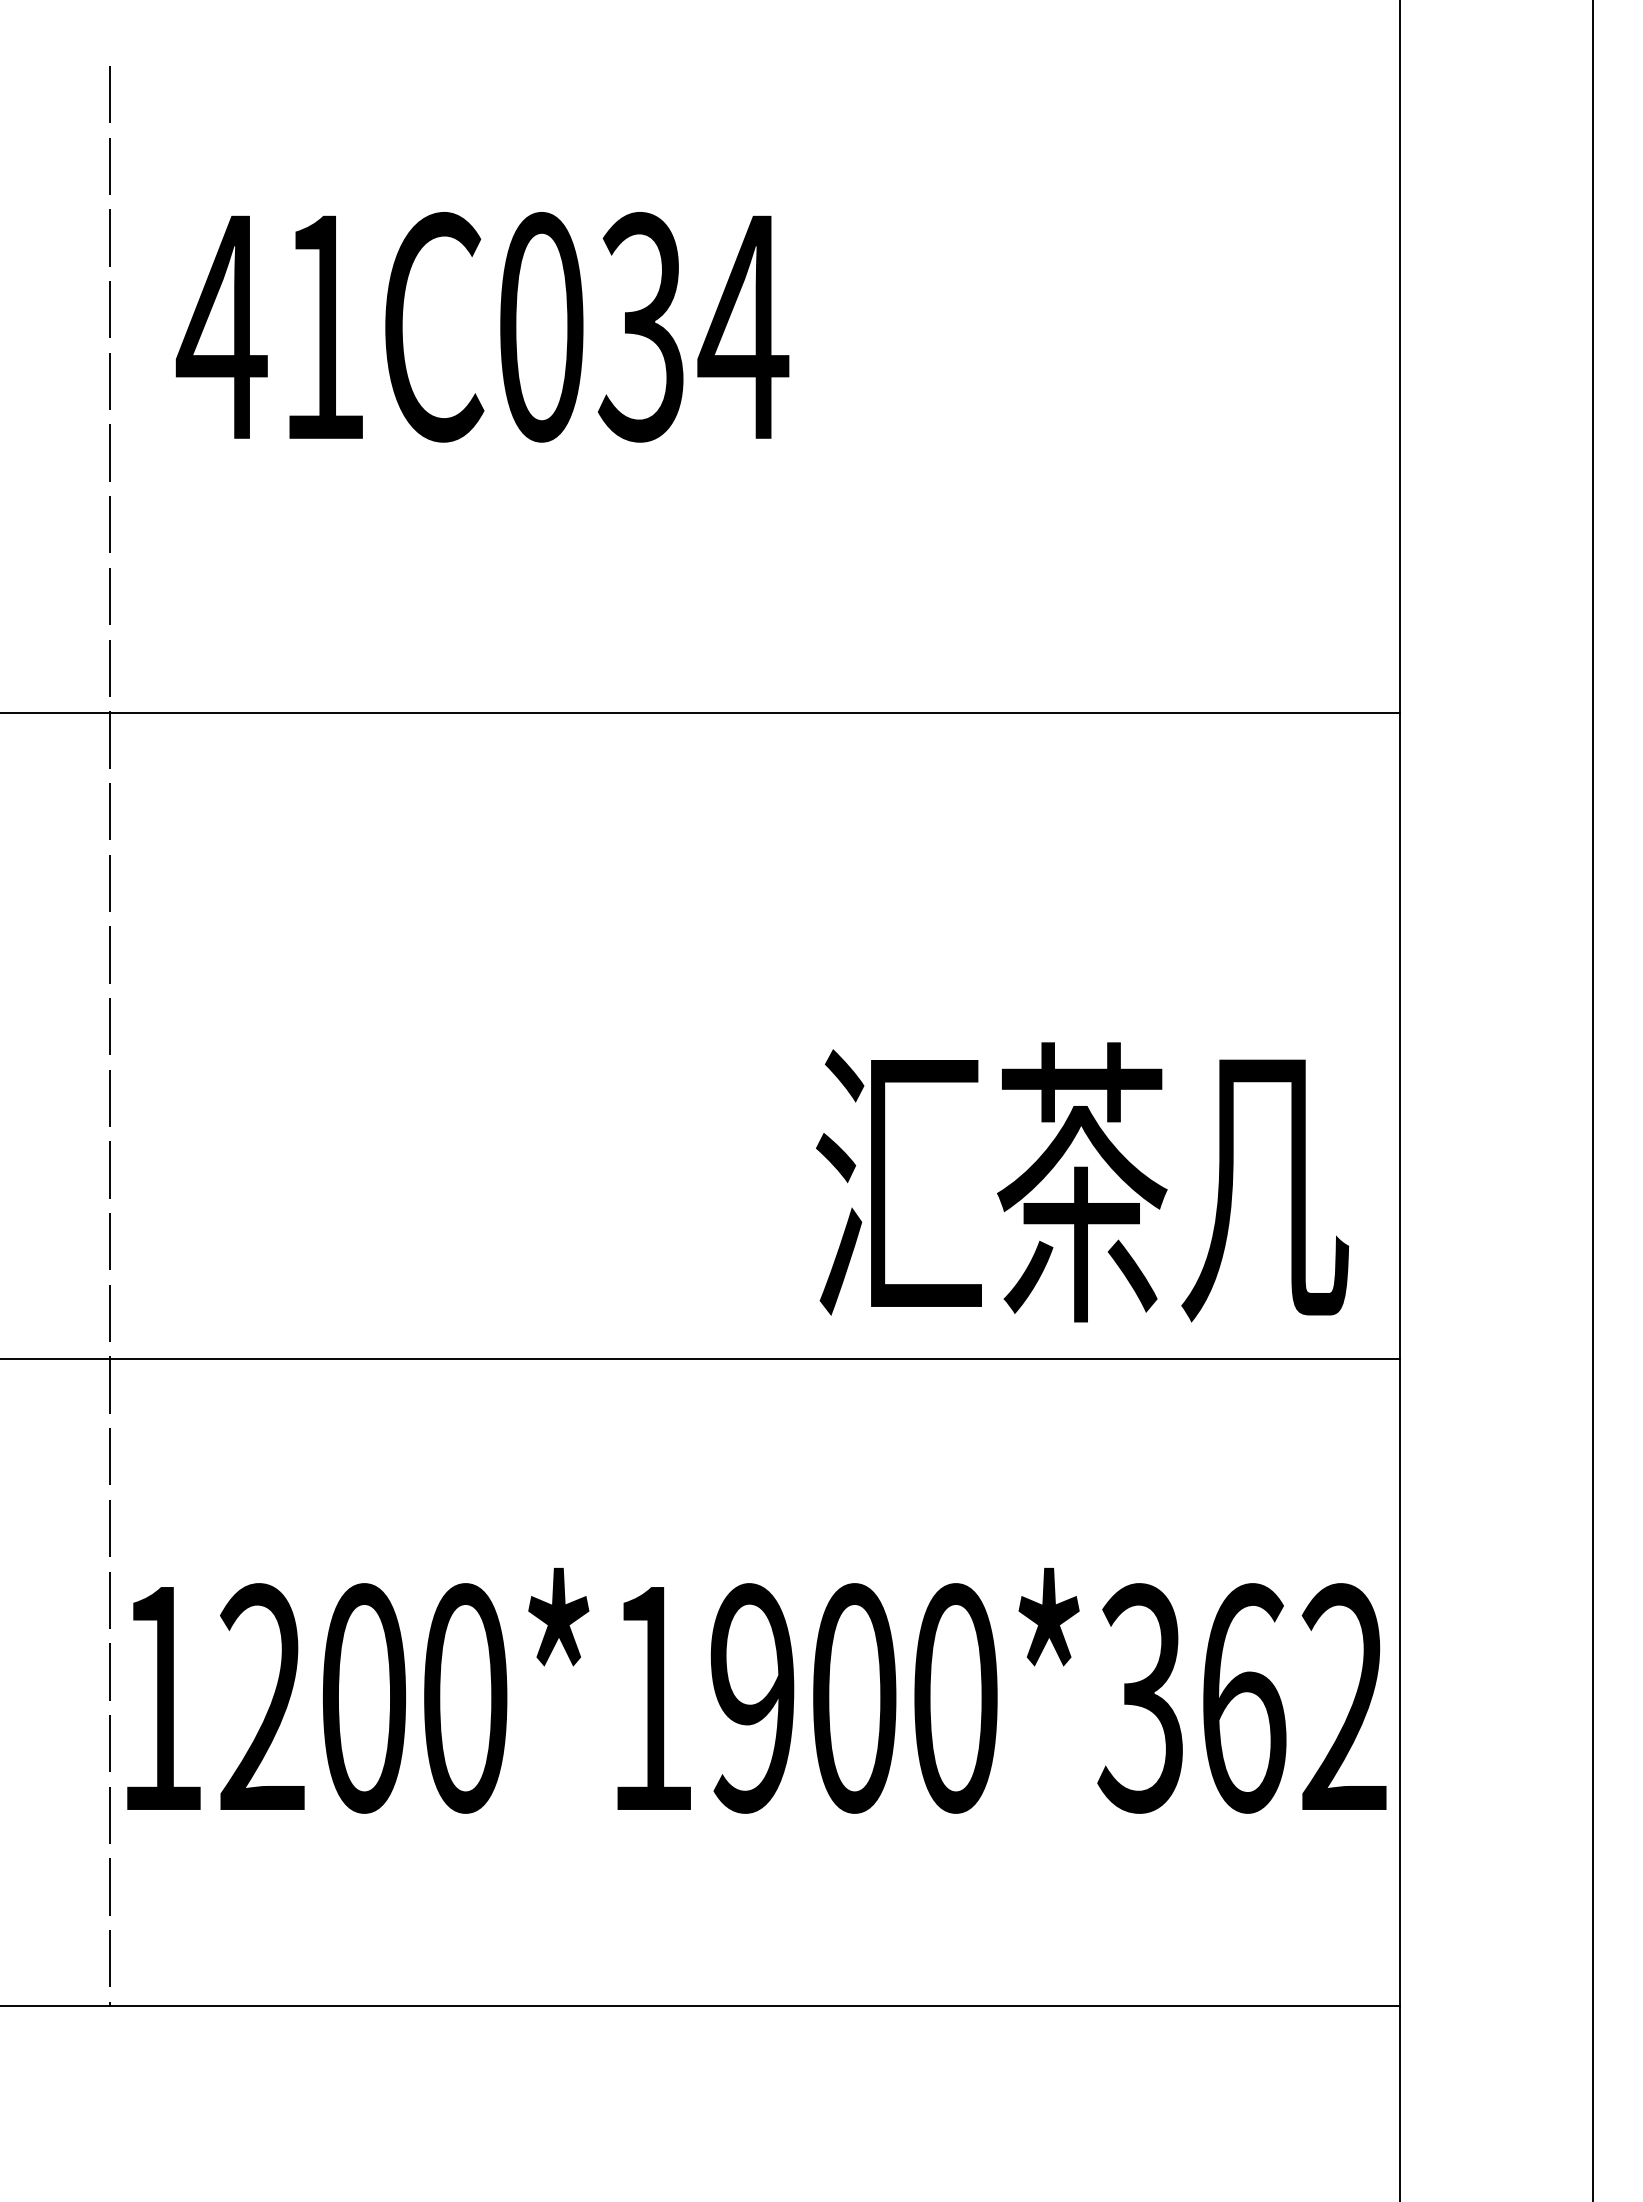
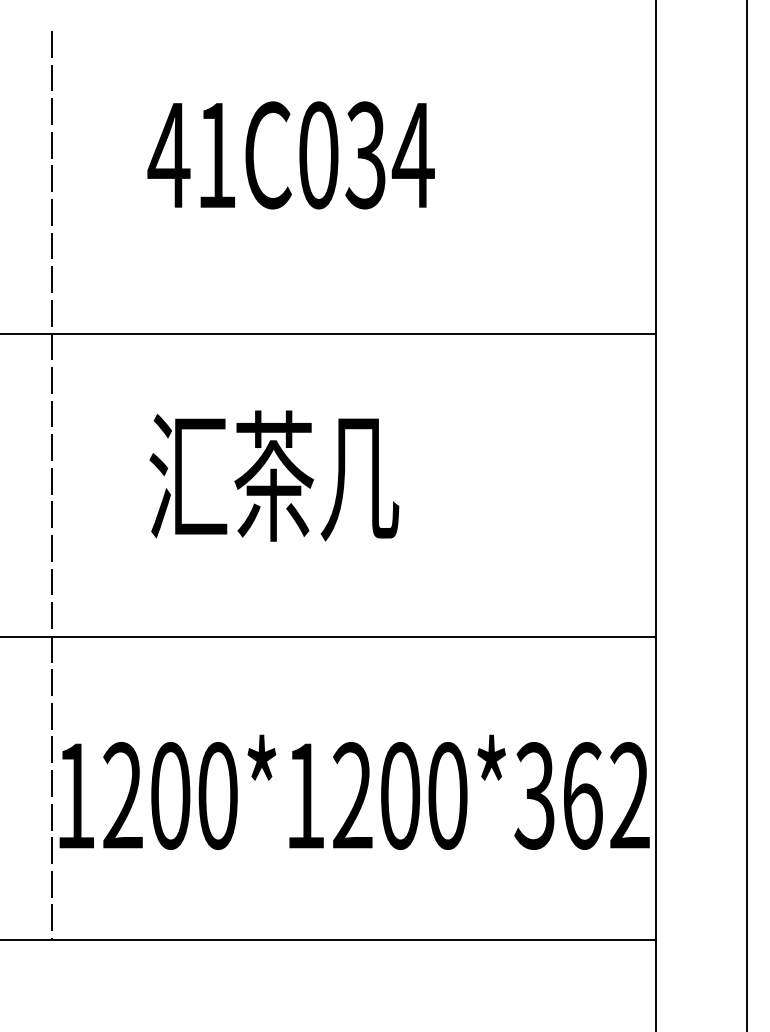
text: (481, 327) -> (290, 155), moved
text: (1082, 1181) -> (274, 475), moved
text: (752, 1697) -> (352, 795), 1200*1900*362 -> 1200*1200*362

